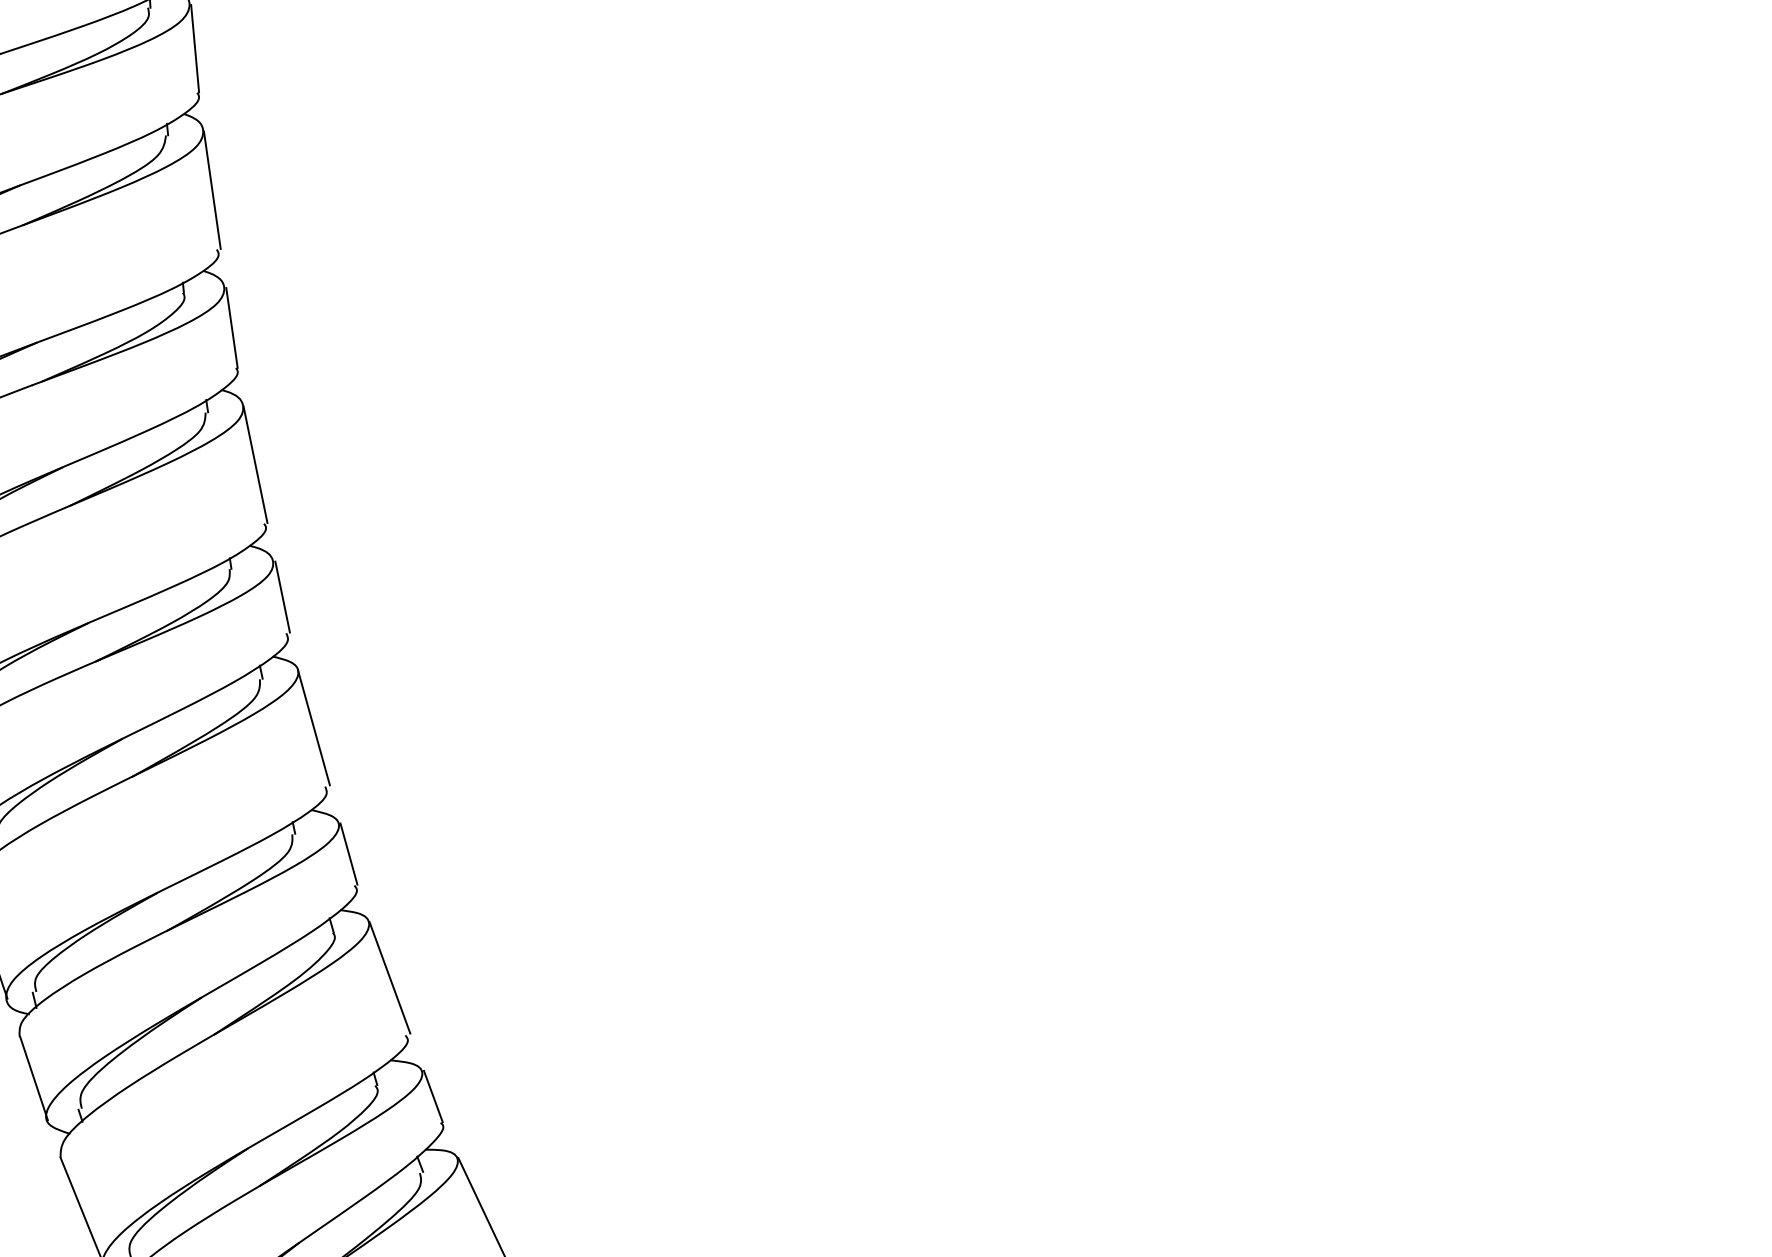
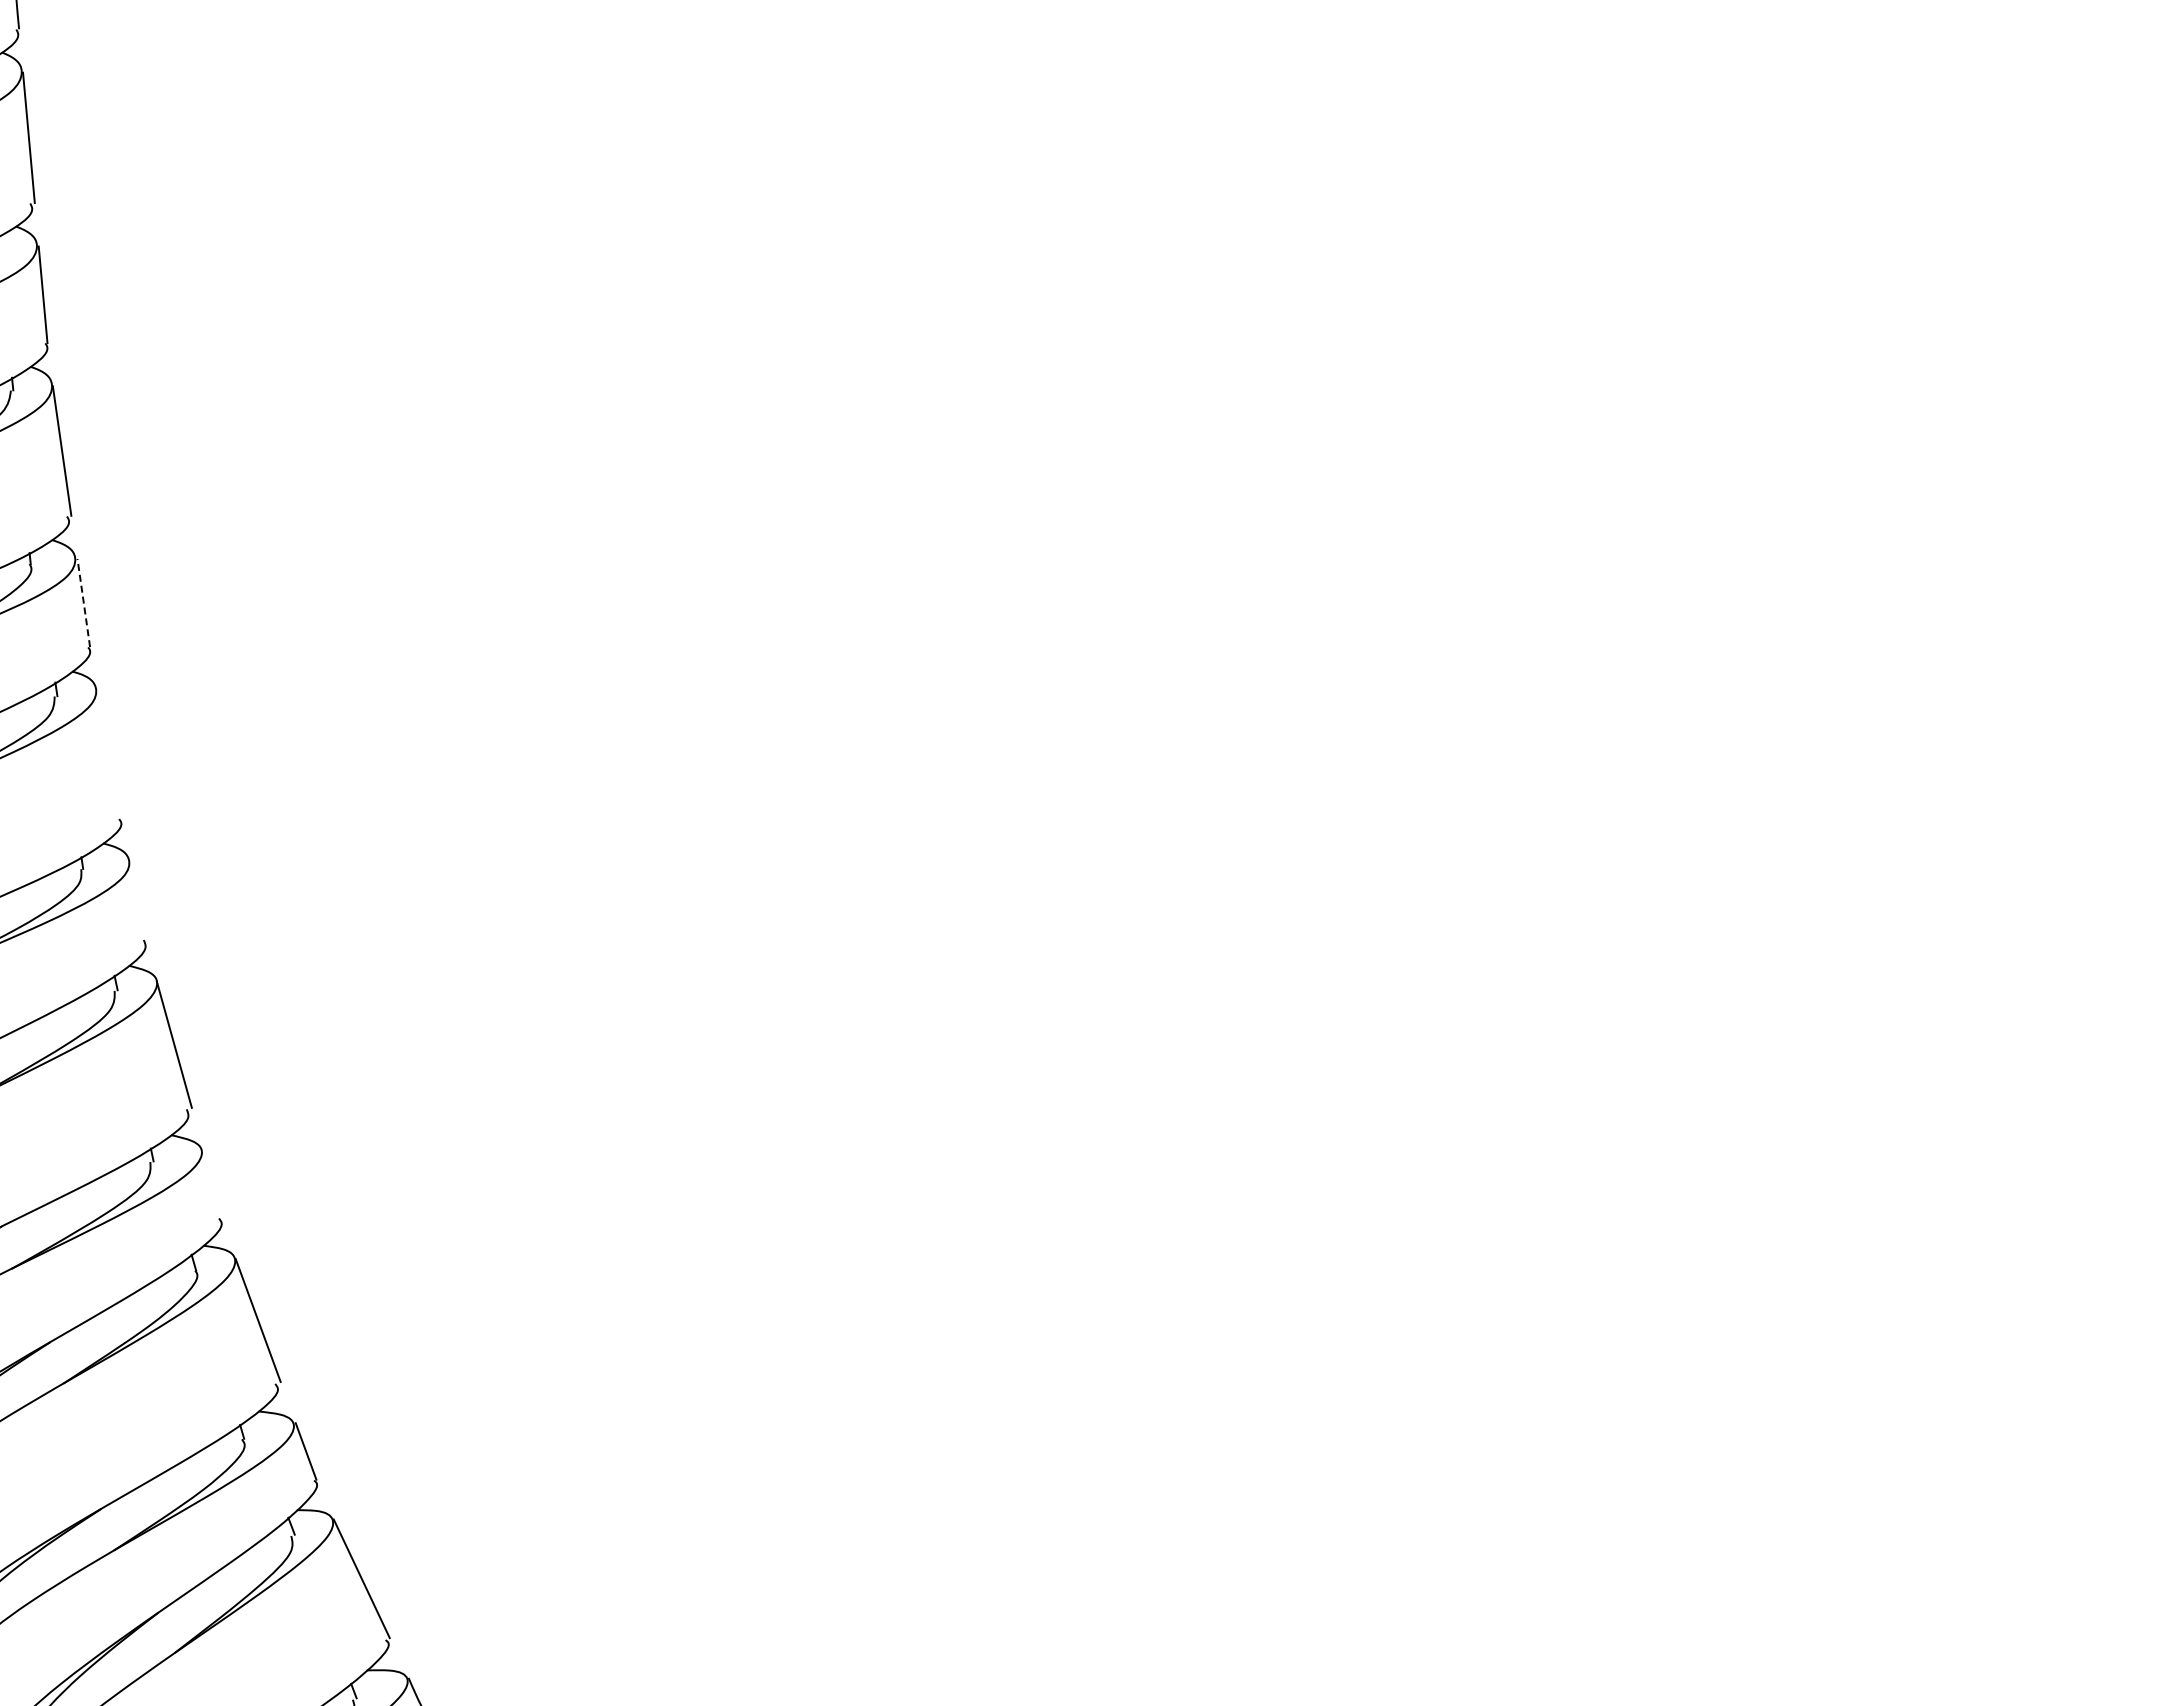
line: (231, 328) -> (83, 603), solid -> dashed
line: (255, 465) -> (109, 754), removed
line: (282, 597) -> (139, 900), removed
line: (348, 853) -> (212, 1183), removed

